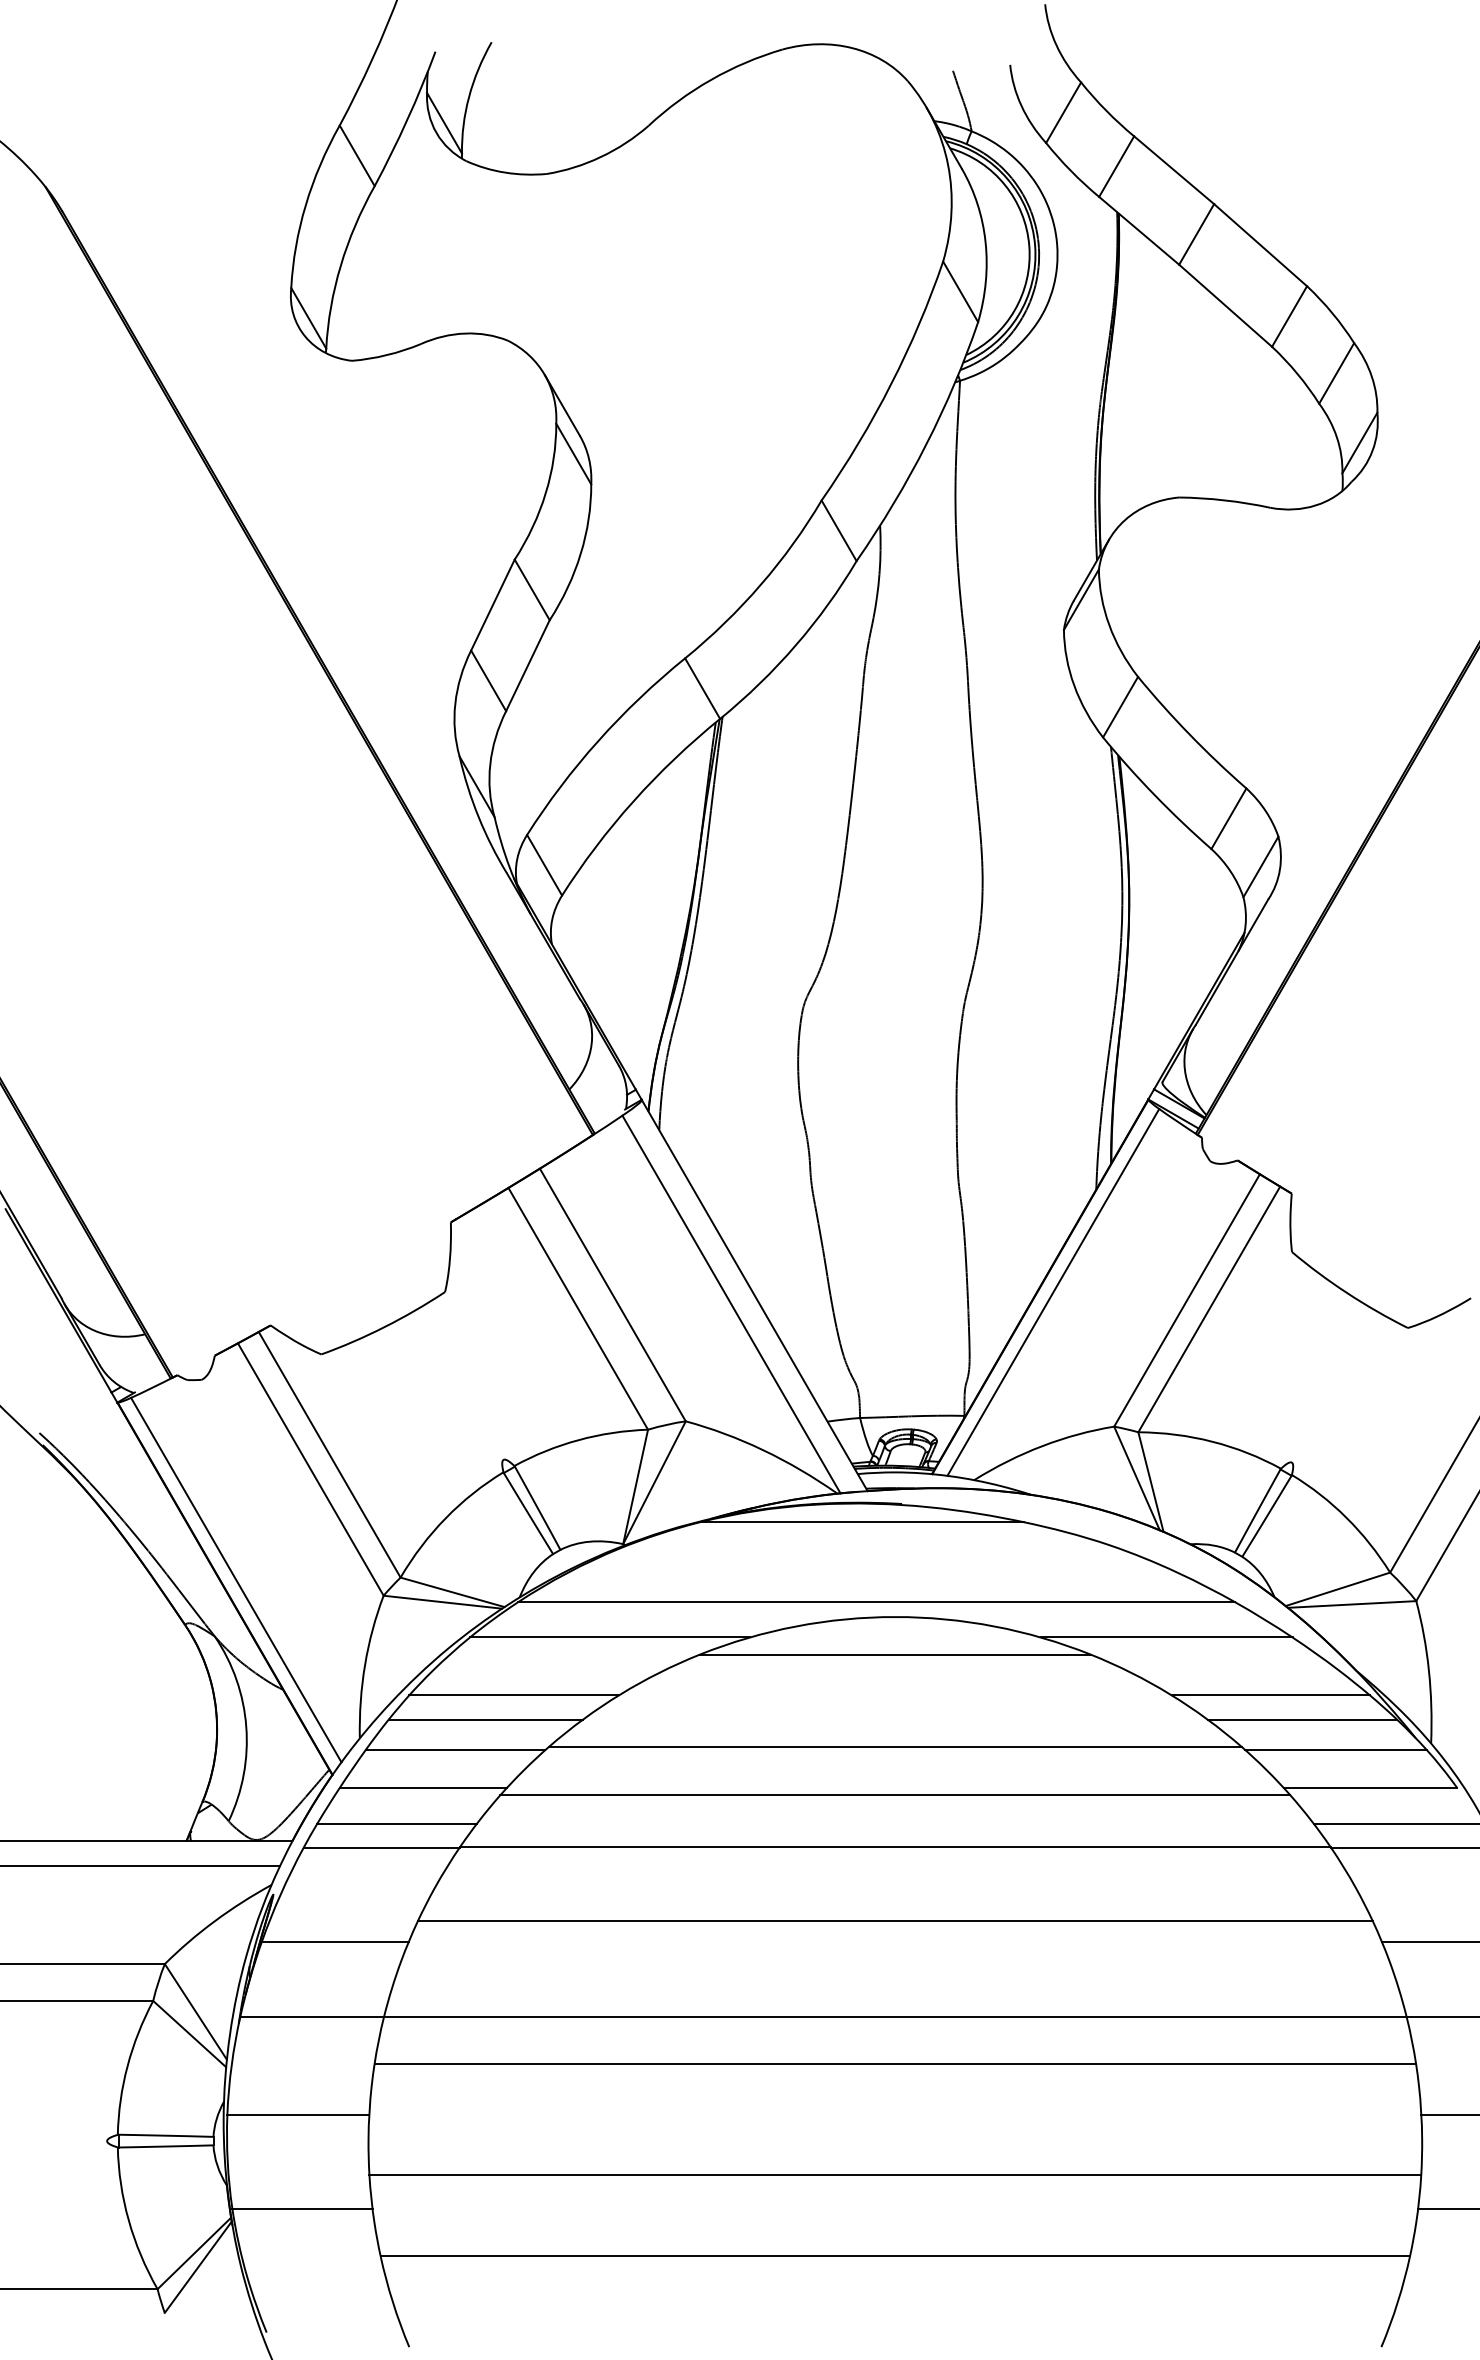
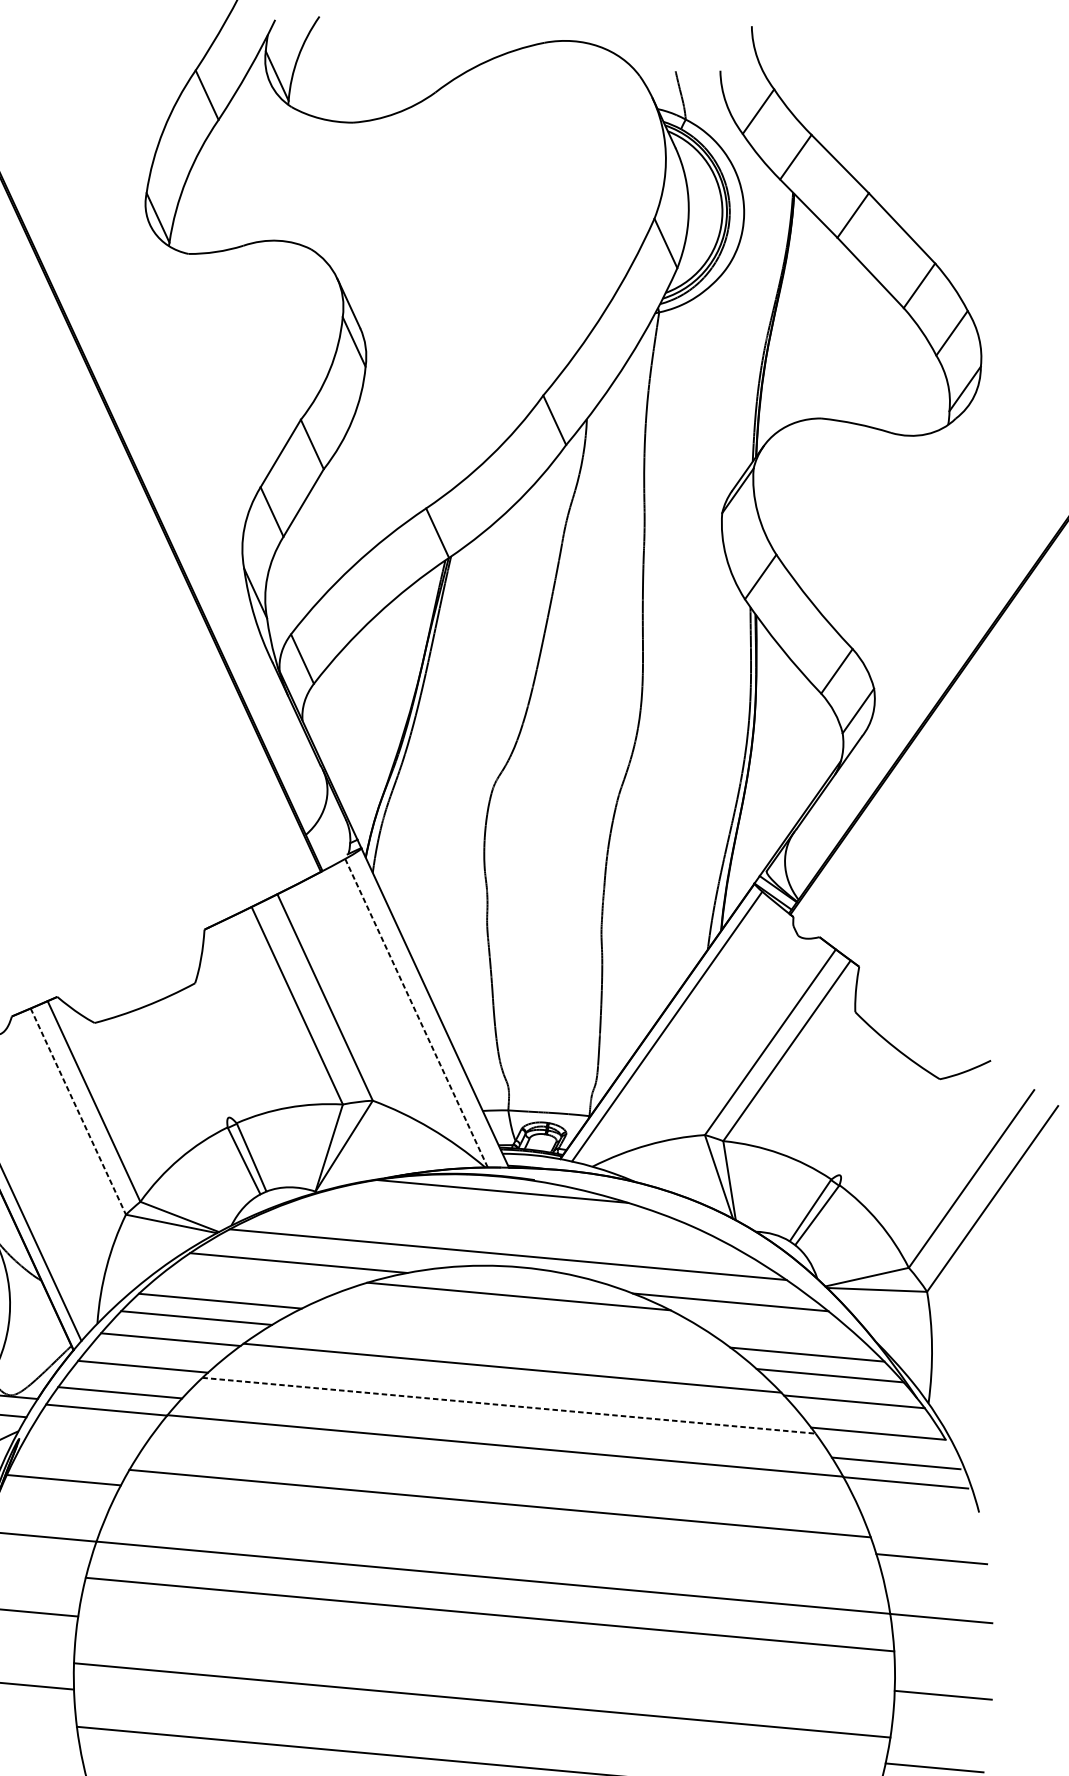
line: (731, 1304) -> (416, 1013), solid -> dashed
line: (310, 1469) -> (78, 1111), solid -> dashed
line: (895, 1795) -> (509, 1405), solid -> dashed

